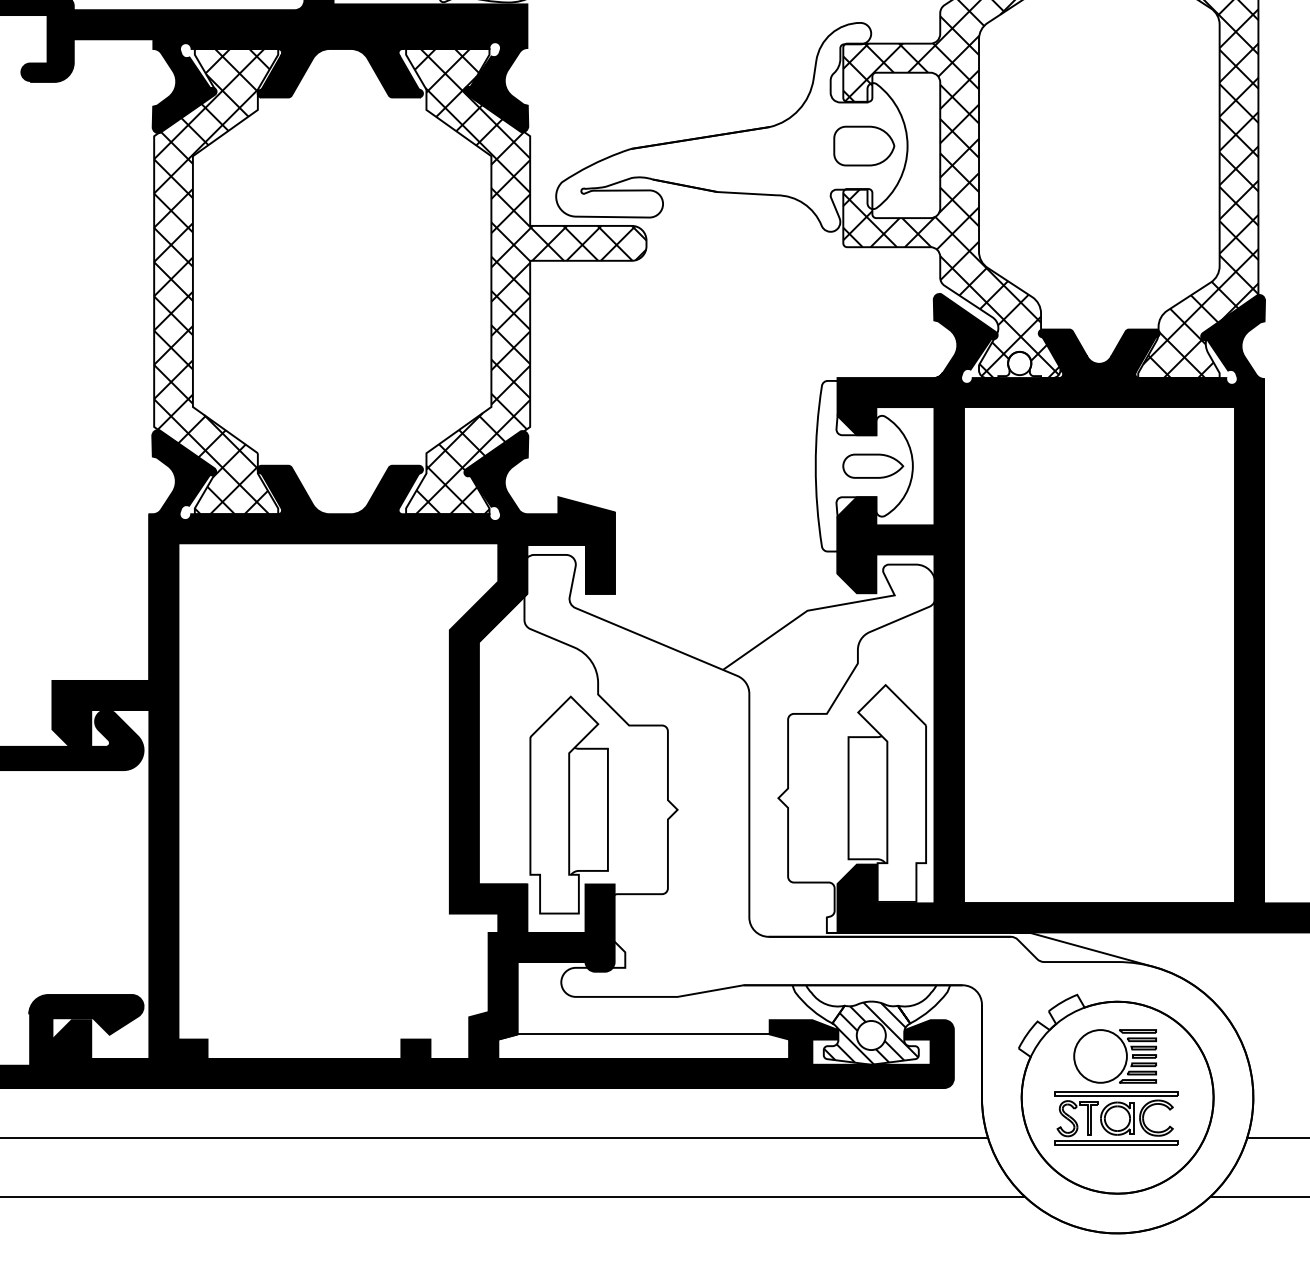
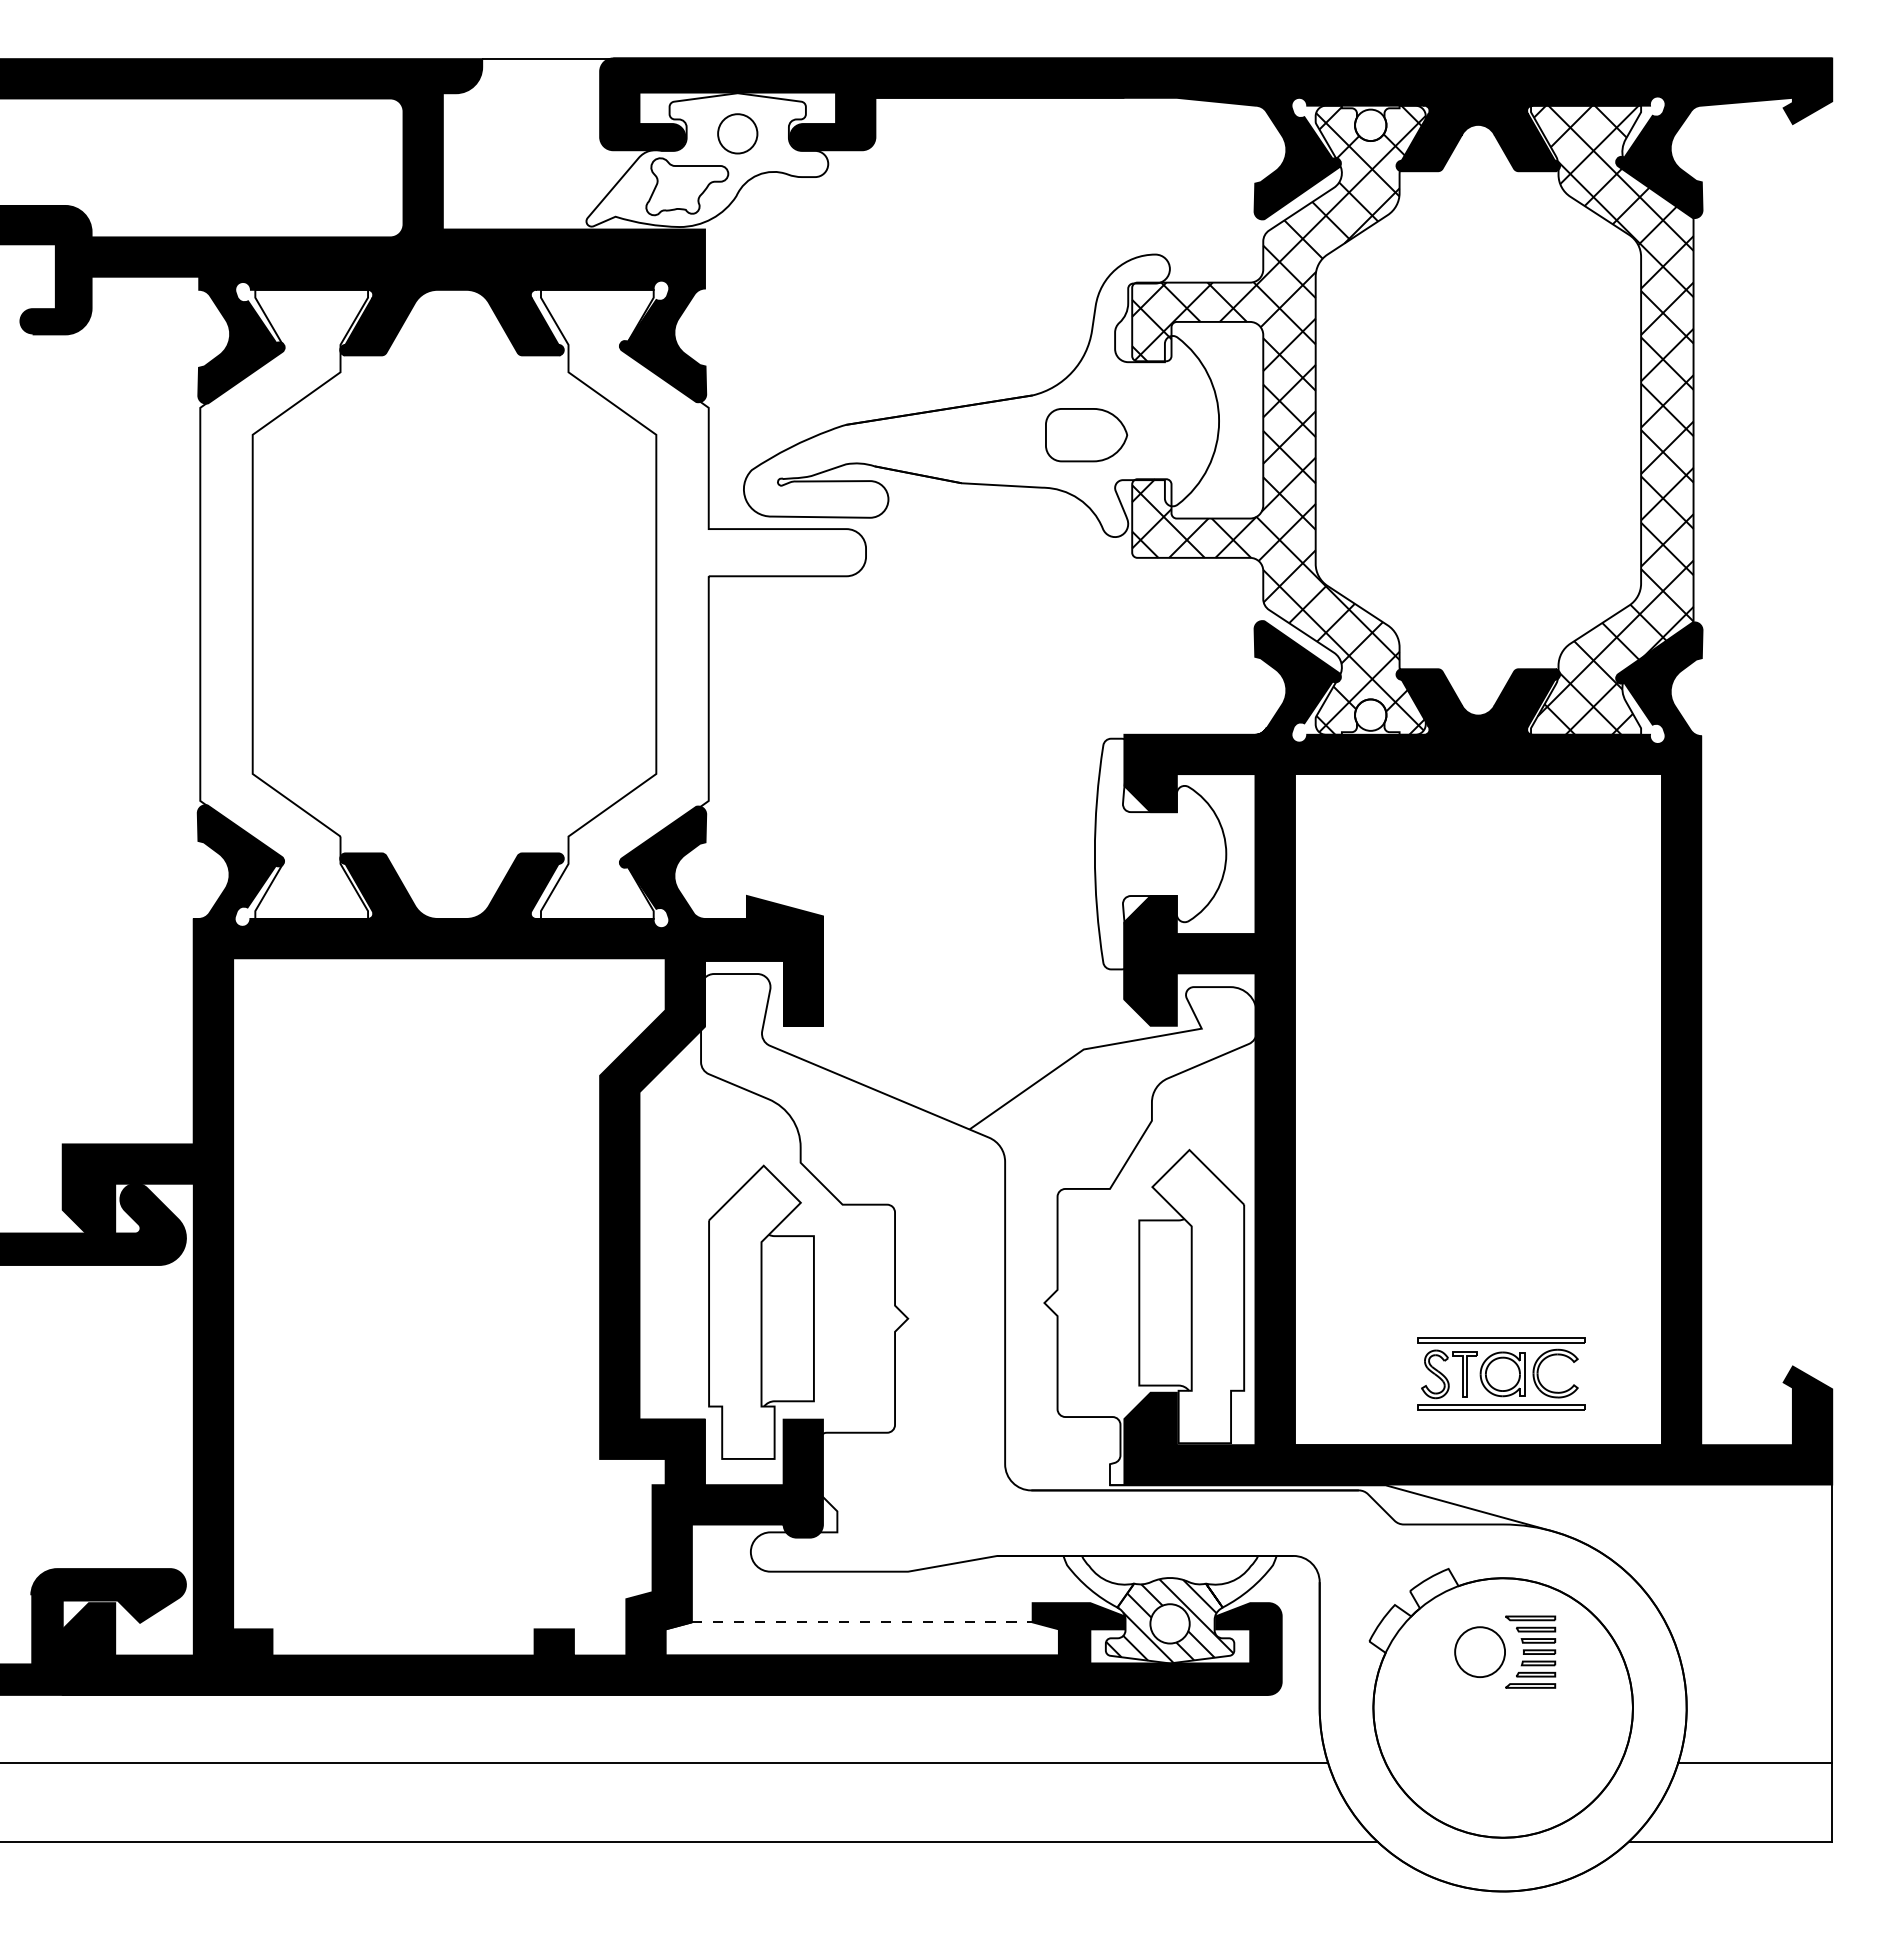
part: (864, 146) -> (1086, 435), moved
hatch: (211, 280) -> (278, 603), removed
hatch: (526, 280) -> (703, 603), removed
part: (873, 465) -> (1172, 853), removed
line: (643, 1034) -> (862, 1622), solid -> dashed
circle: (1100, 1055) -> (1479, 1651), size x0.7
part: (1116, 1118) -> (1501, 1373), moved

